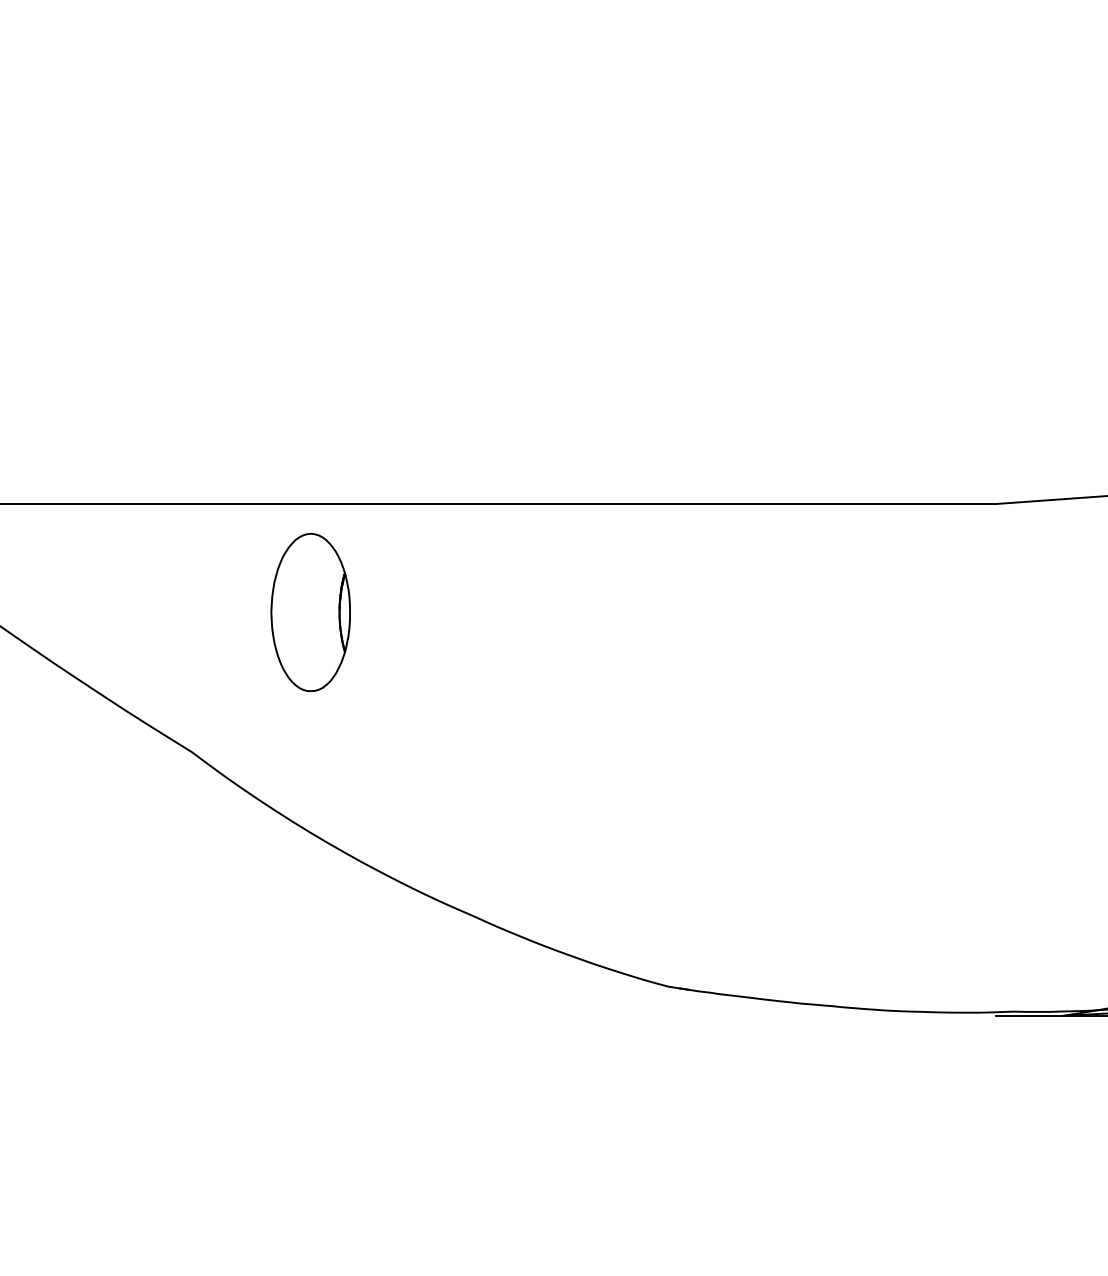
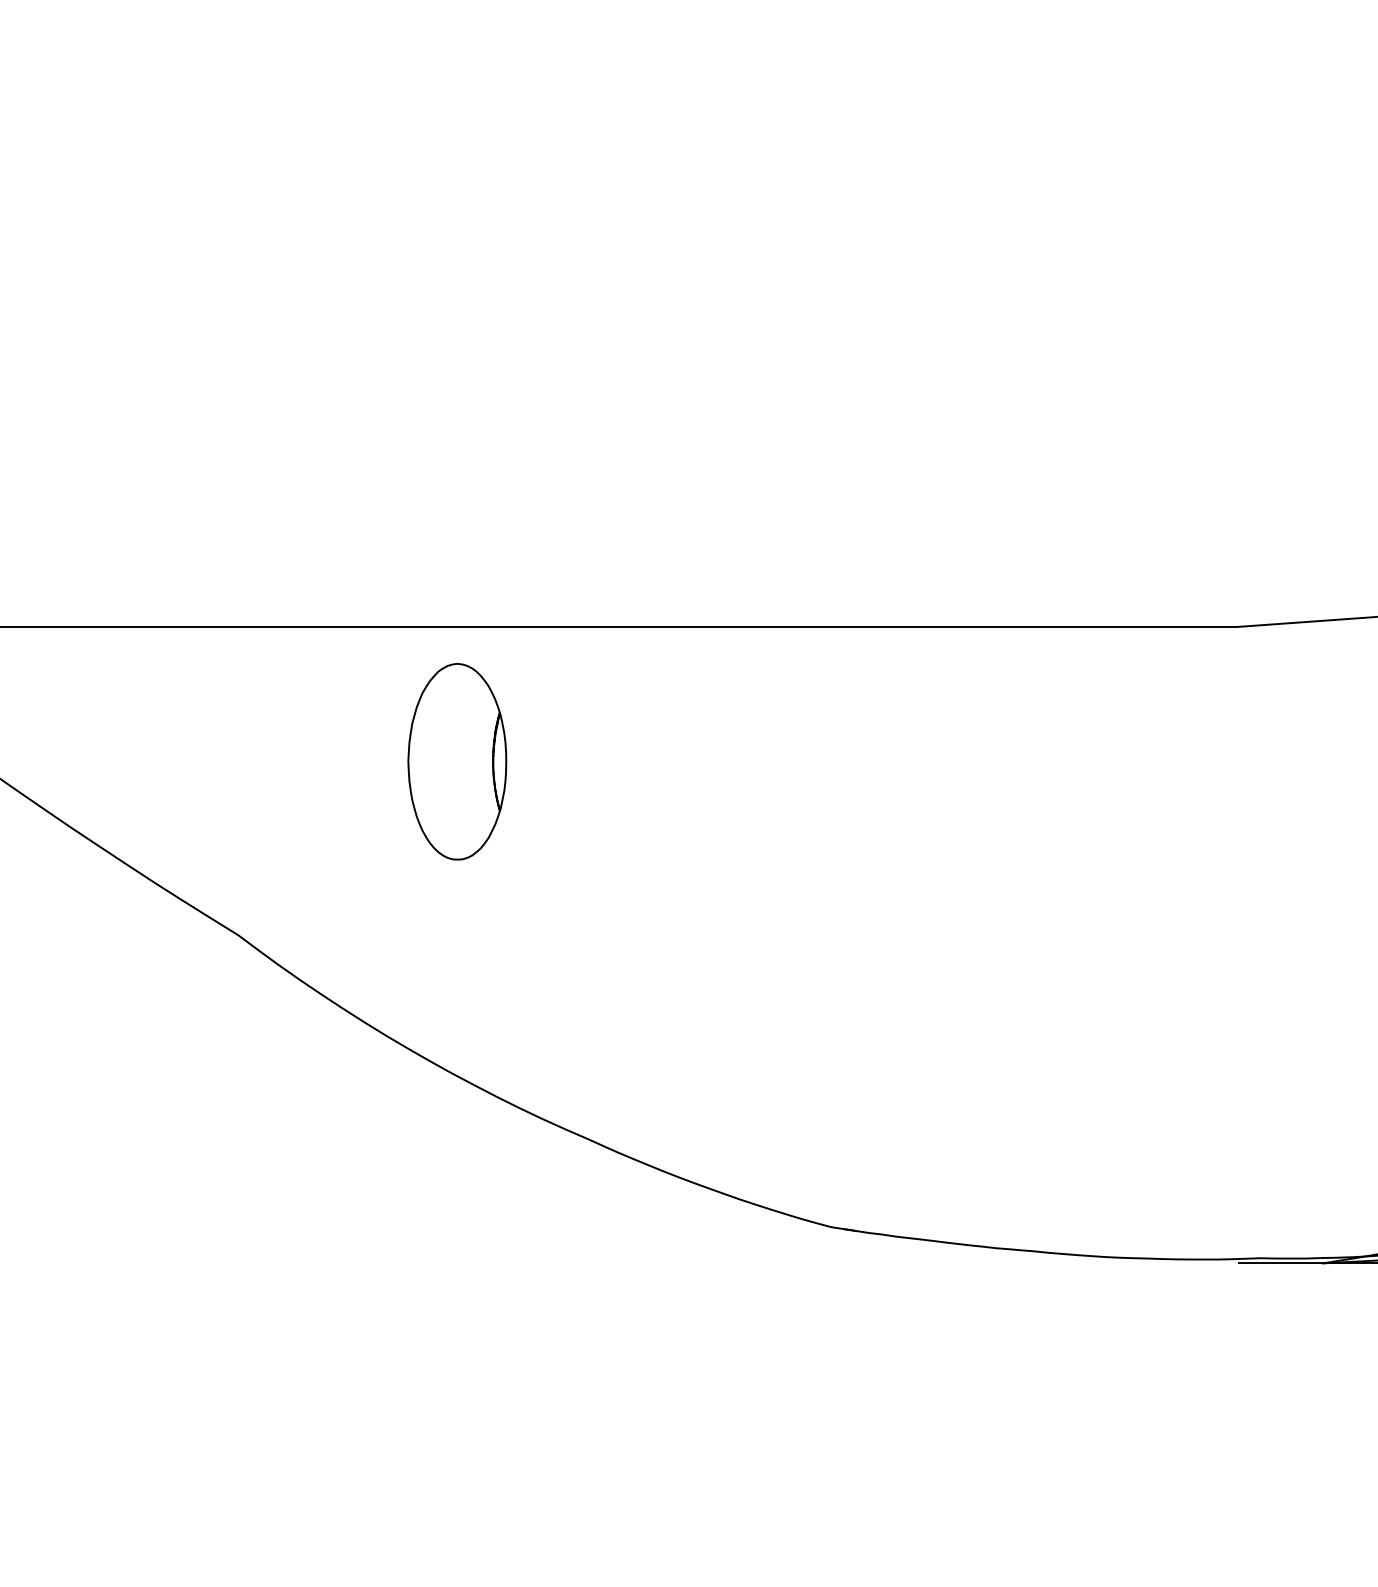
part: (310, 612) -> (457, 761), moved

